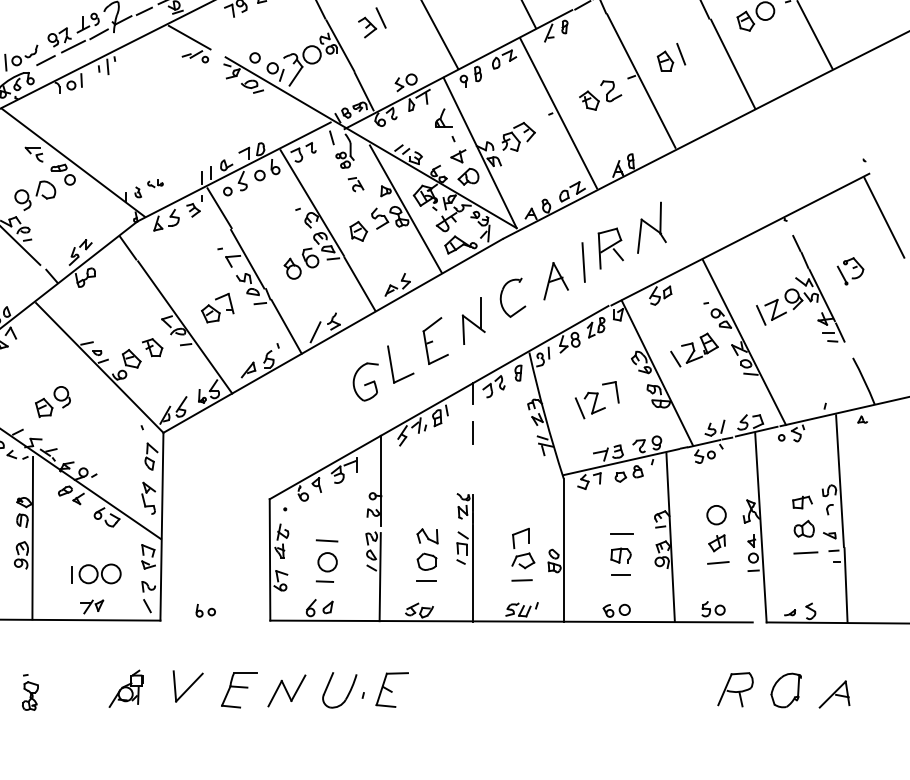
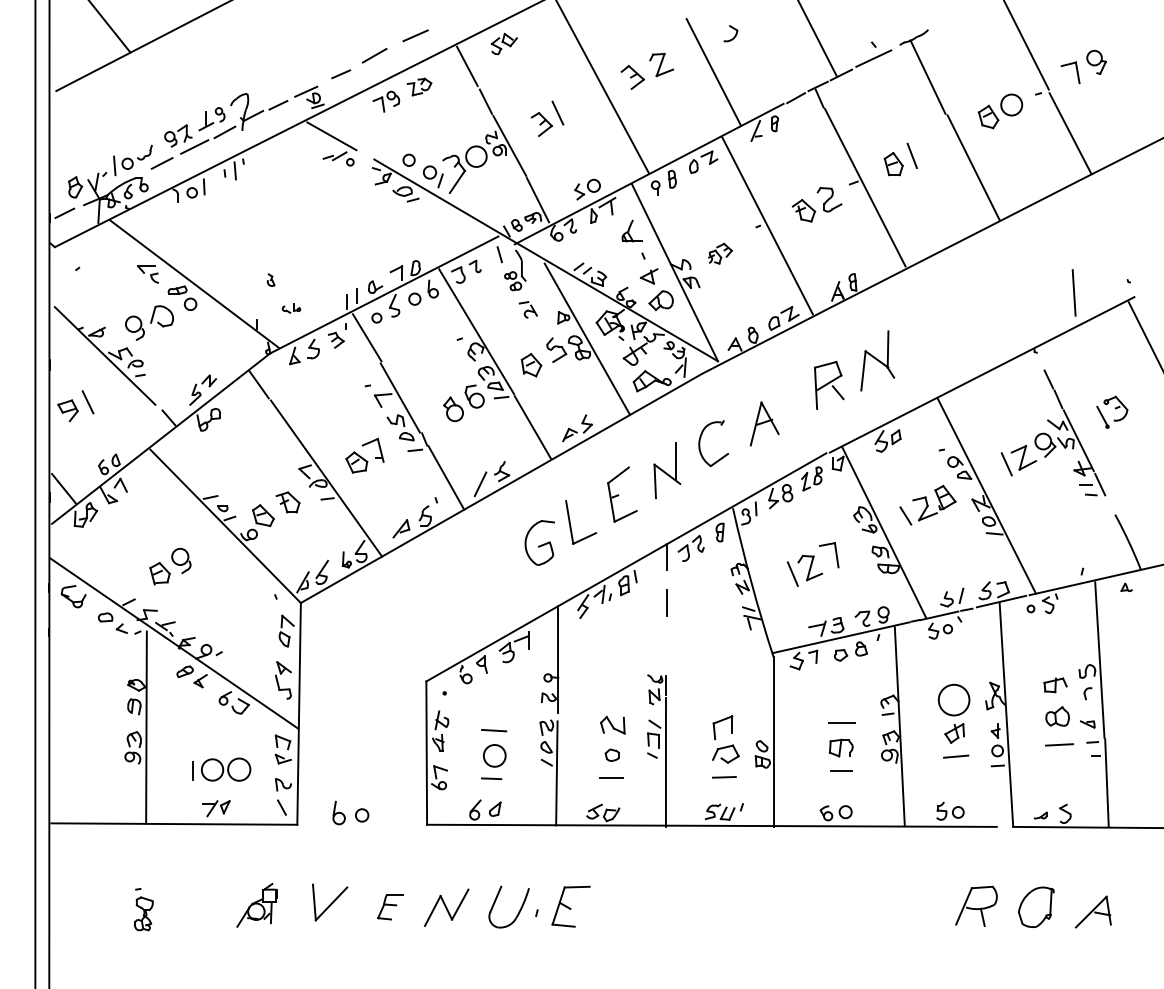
part: (518, 136) -> (720, 253), size x0.6
part: (137, 191) -> (270, 279), moved
line: (583, 262) -> (1073, 292), moved
circle: (716, 515) -> (953, 700), size x1.4
part: (427, 561) -> (612, 754), size x0.6
part: (205, 611) -> (350, 813), size x1.6
part: (239, 690) -> (390, 907), size x0.6

